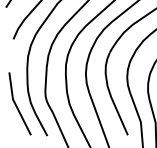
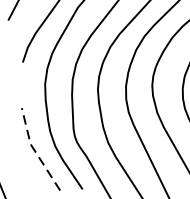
line: (15, 104) -> (34, 150), solid -> dashed

